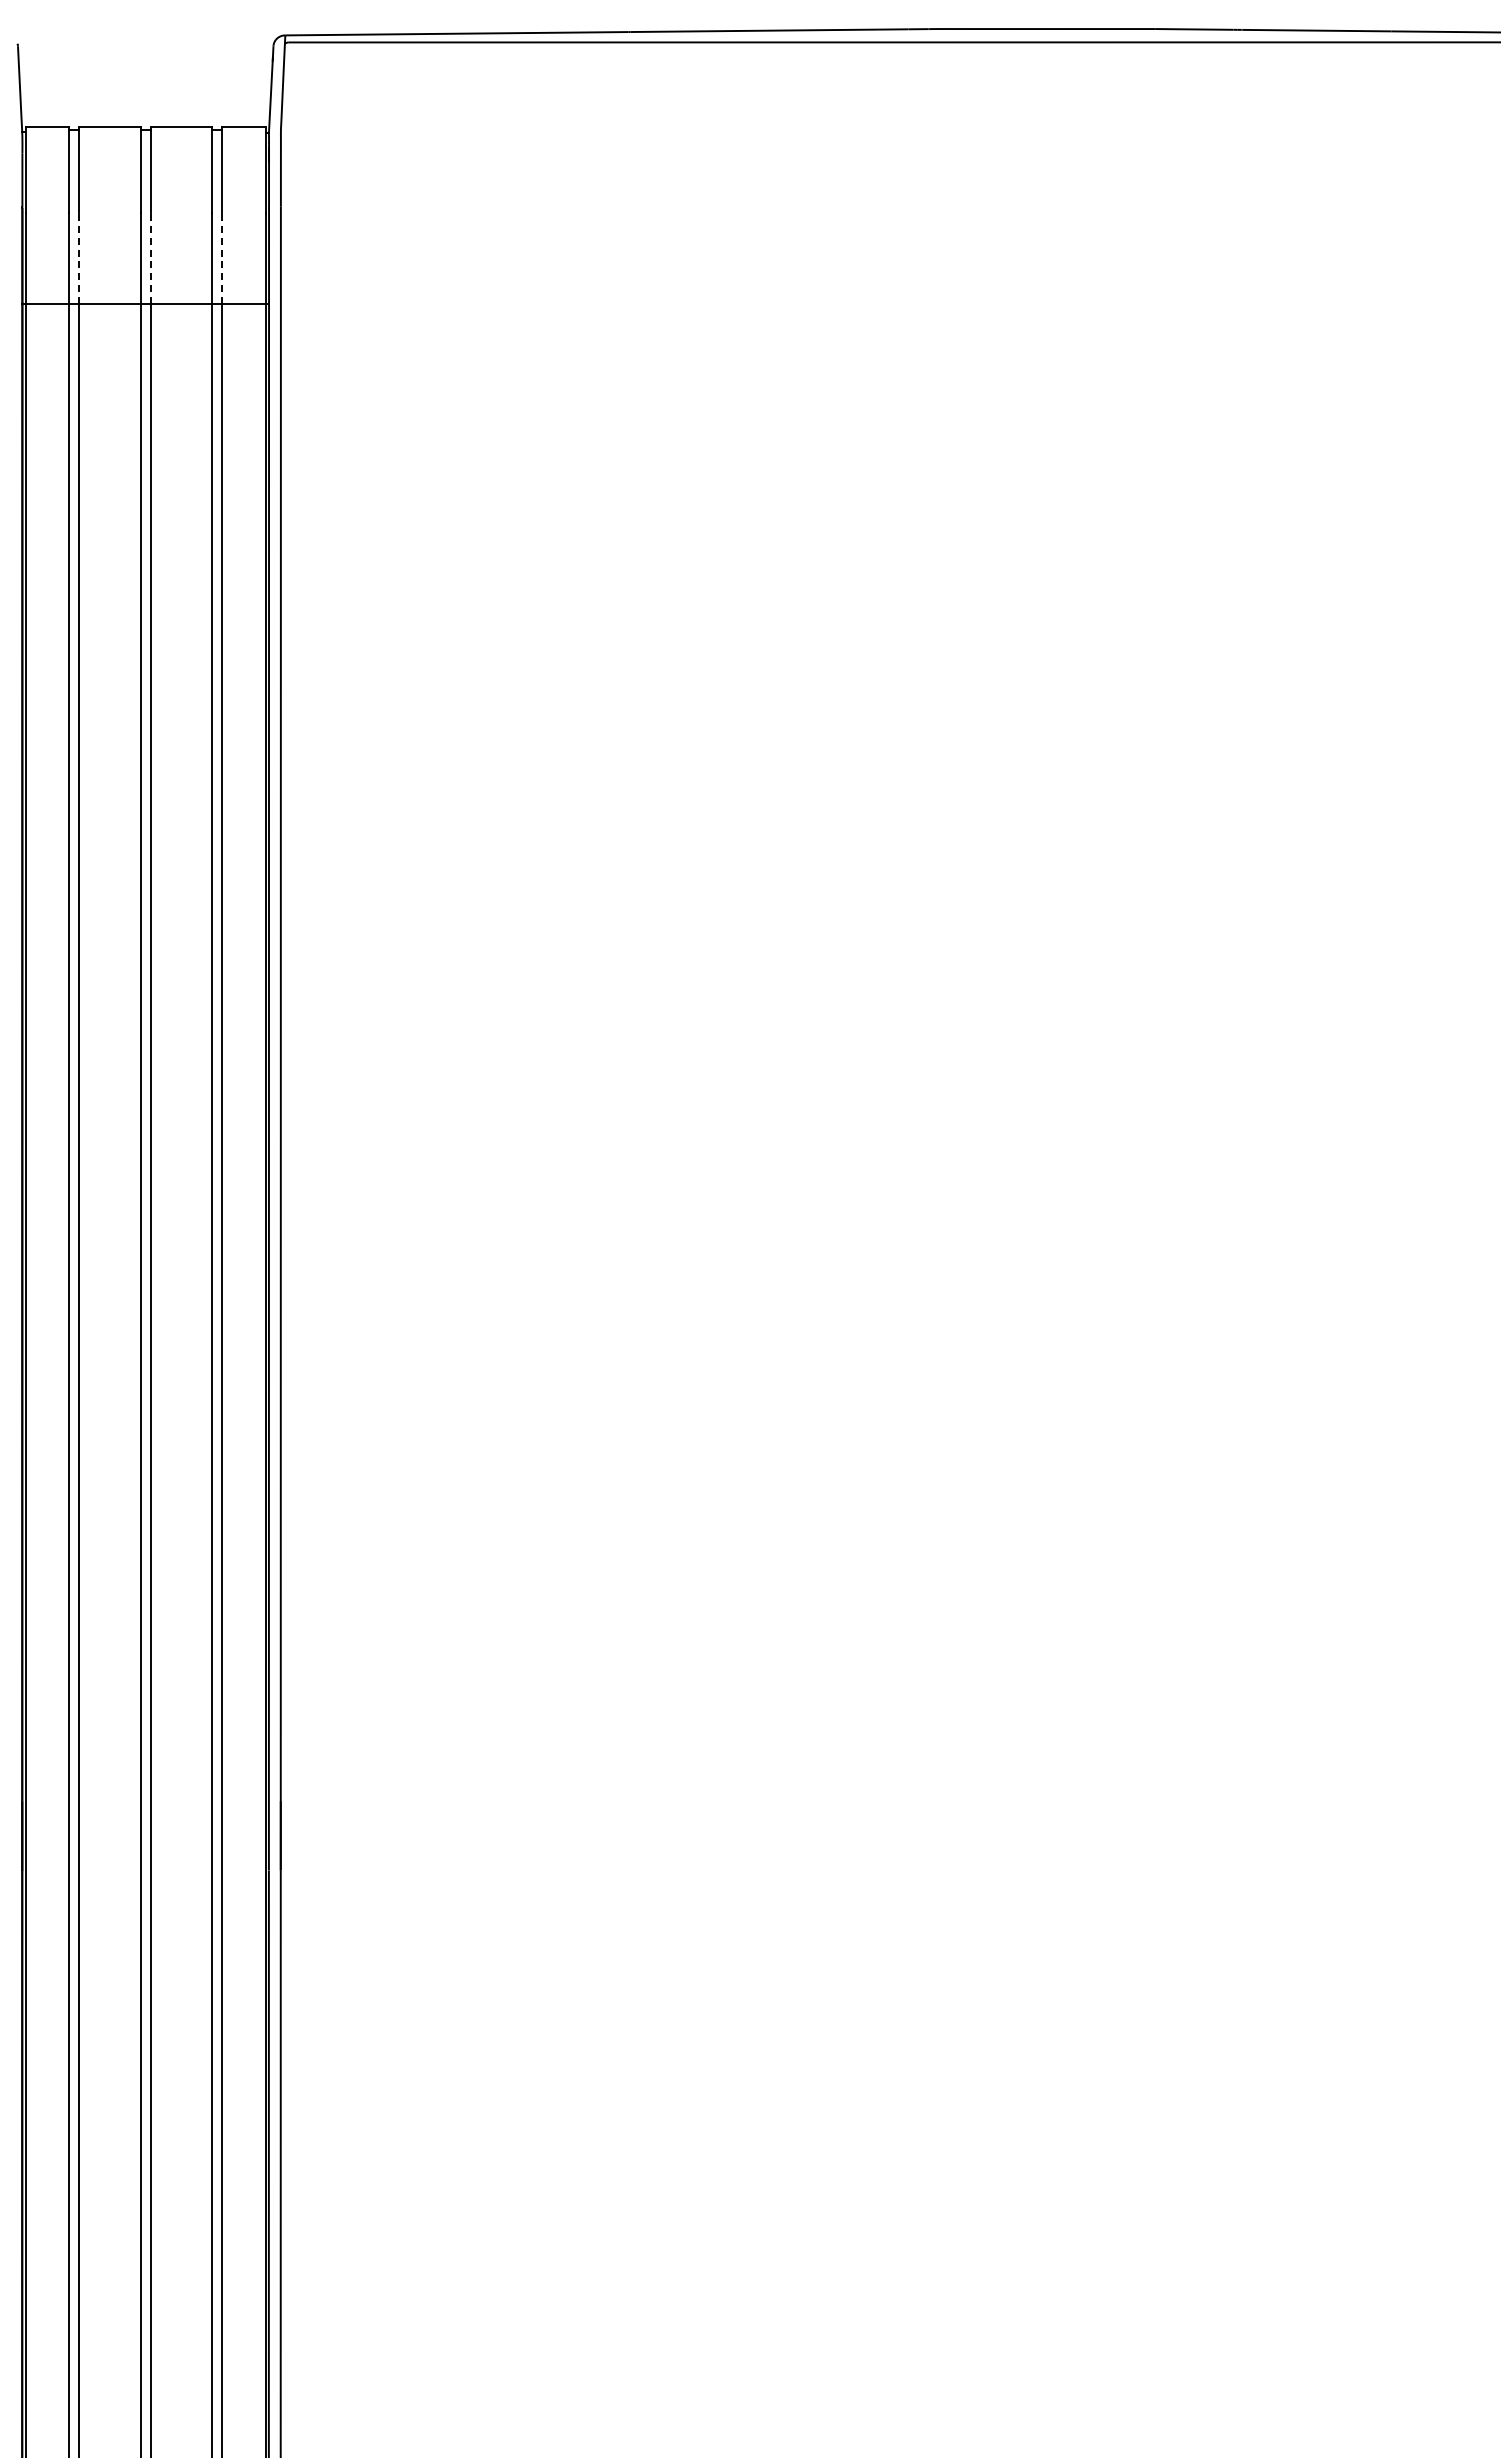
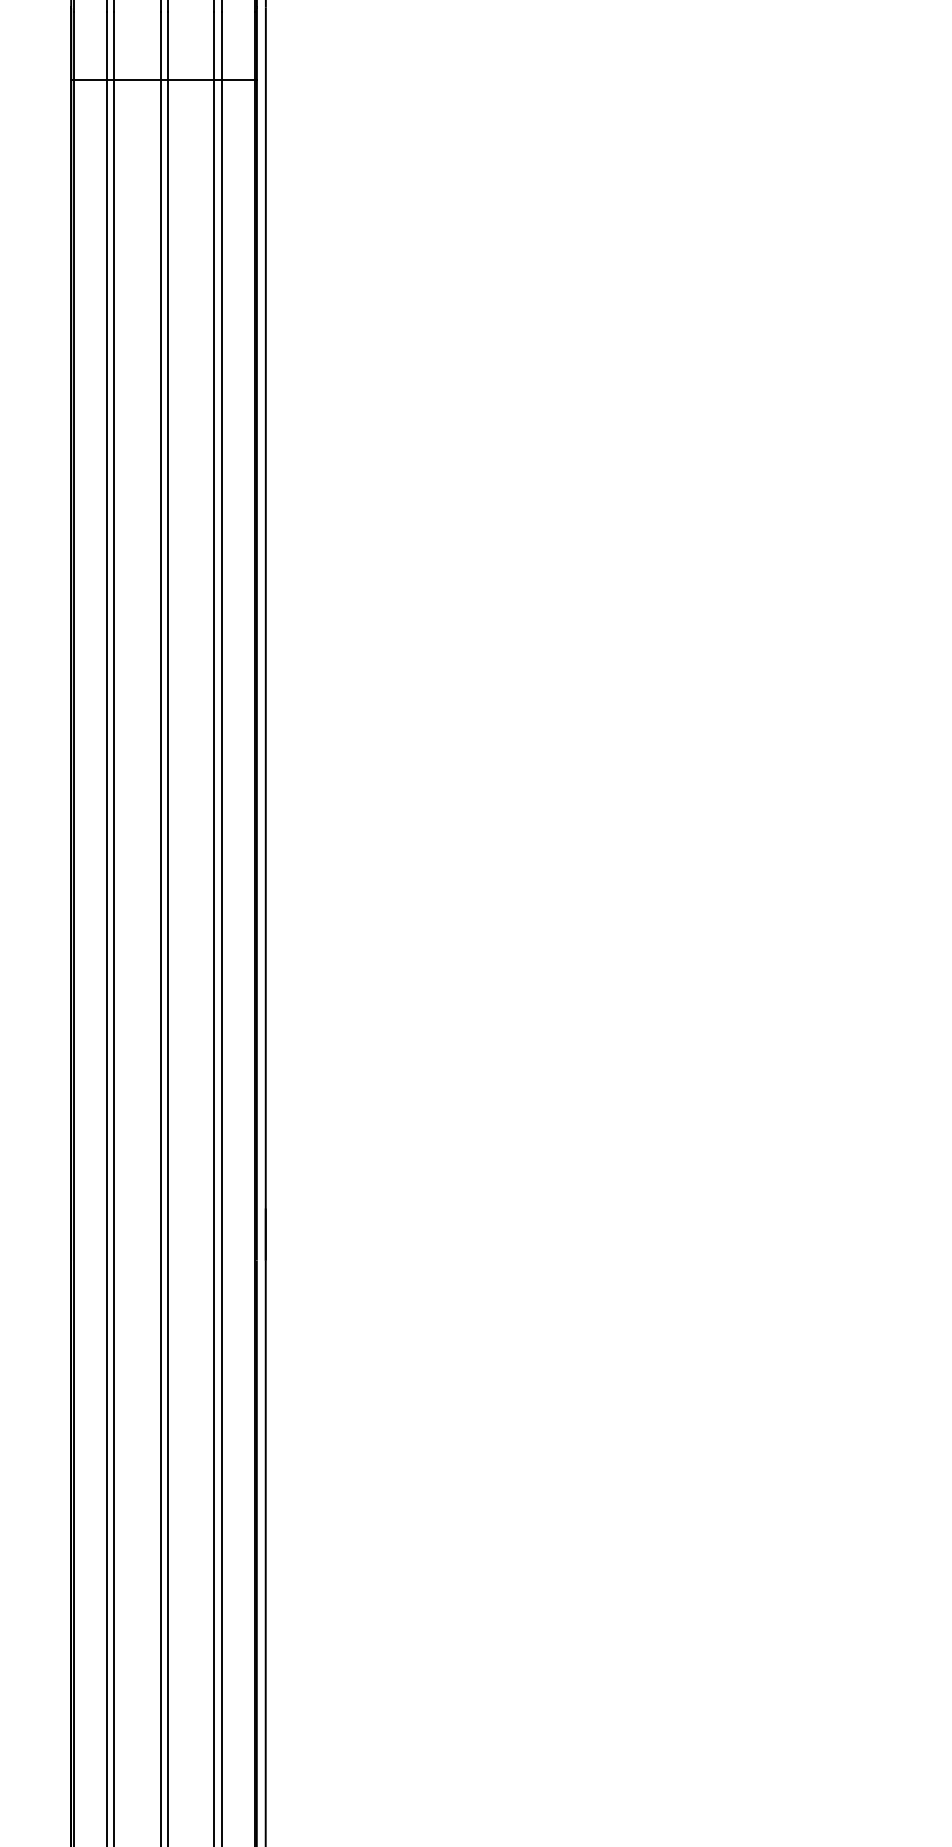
line: (79, 257) -> (114, 45), dashed -> solid
line: (150, 257) -> (167, 45), dashed -> solid
line: (222, 257) -> (221, 45), dashed -> solid

